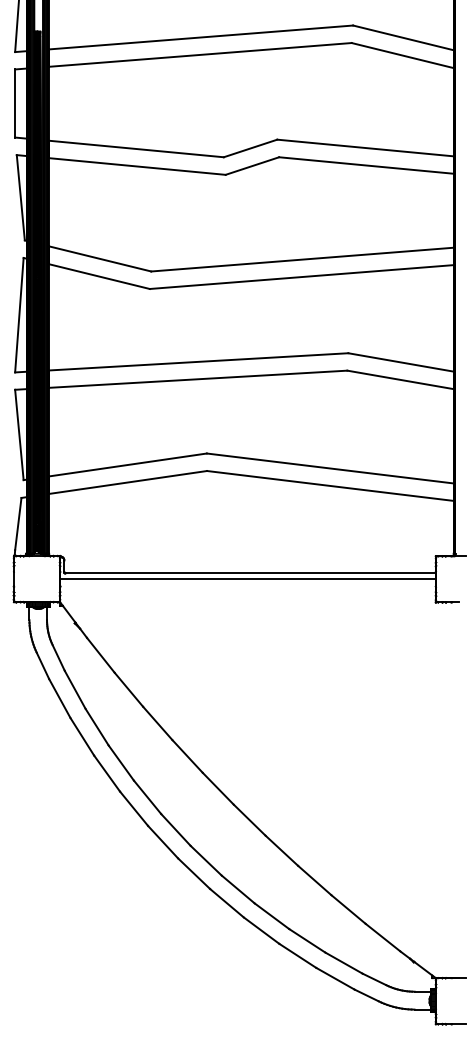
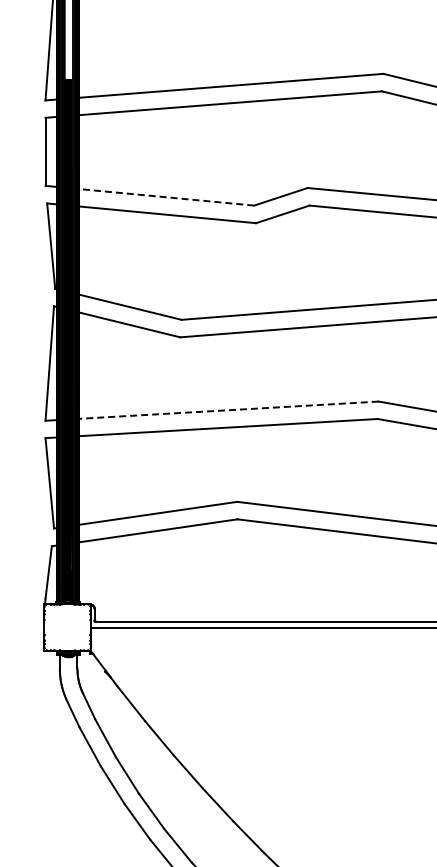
line: (136, 148) -> (166, 196), solid -> dashed
line: (198, 361) -> (228, 409), solid -> dashed

